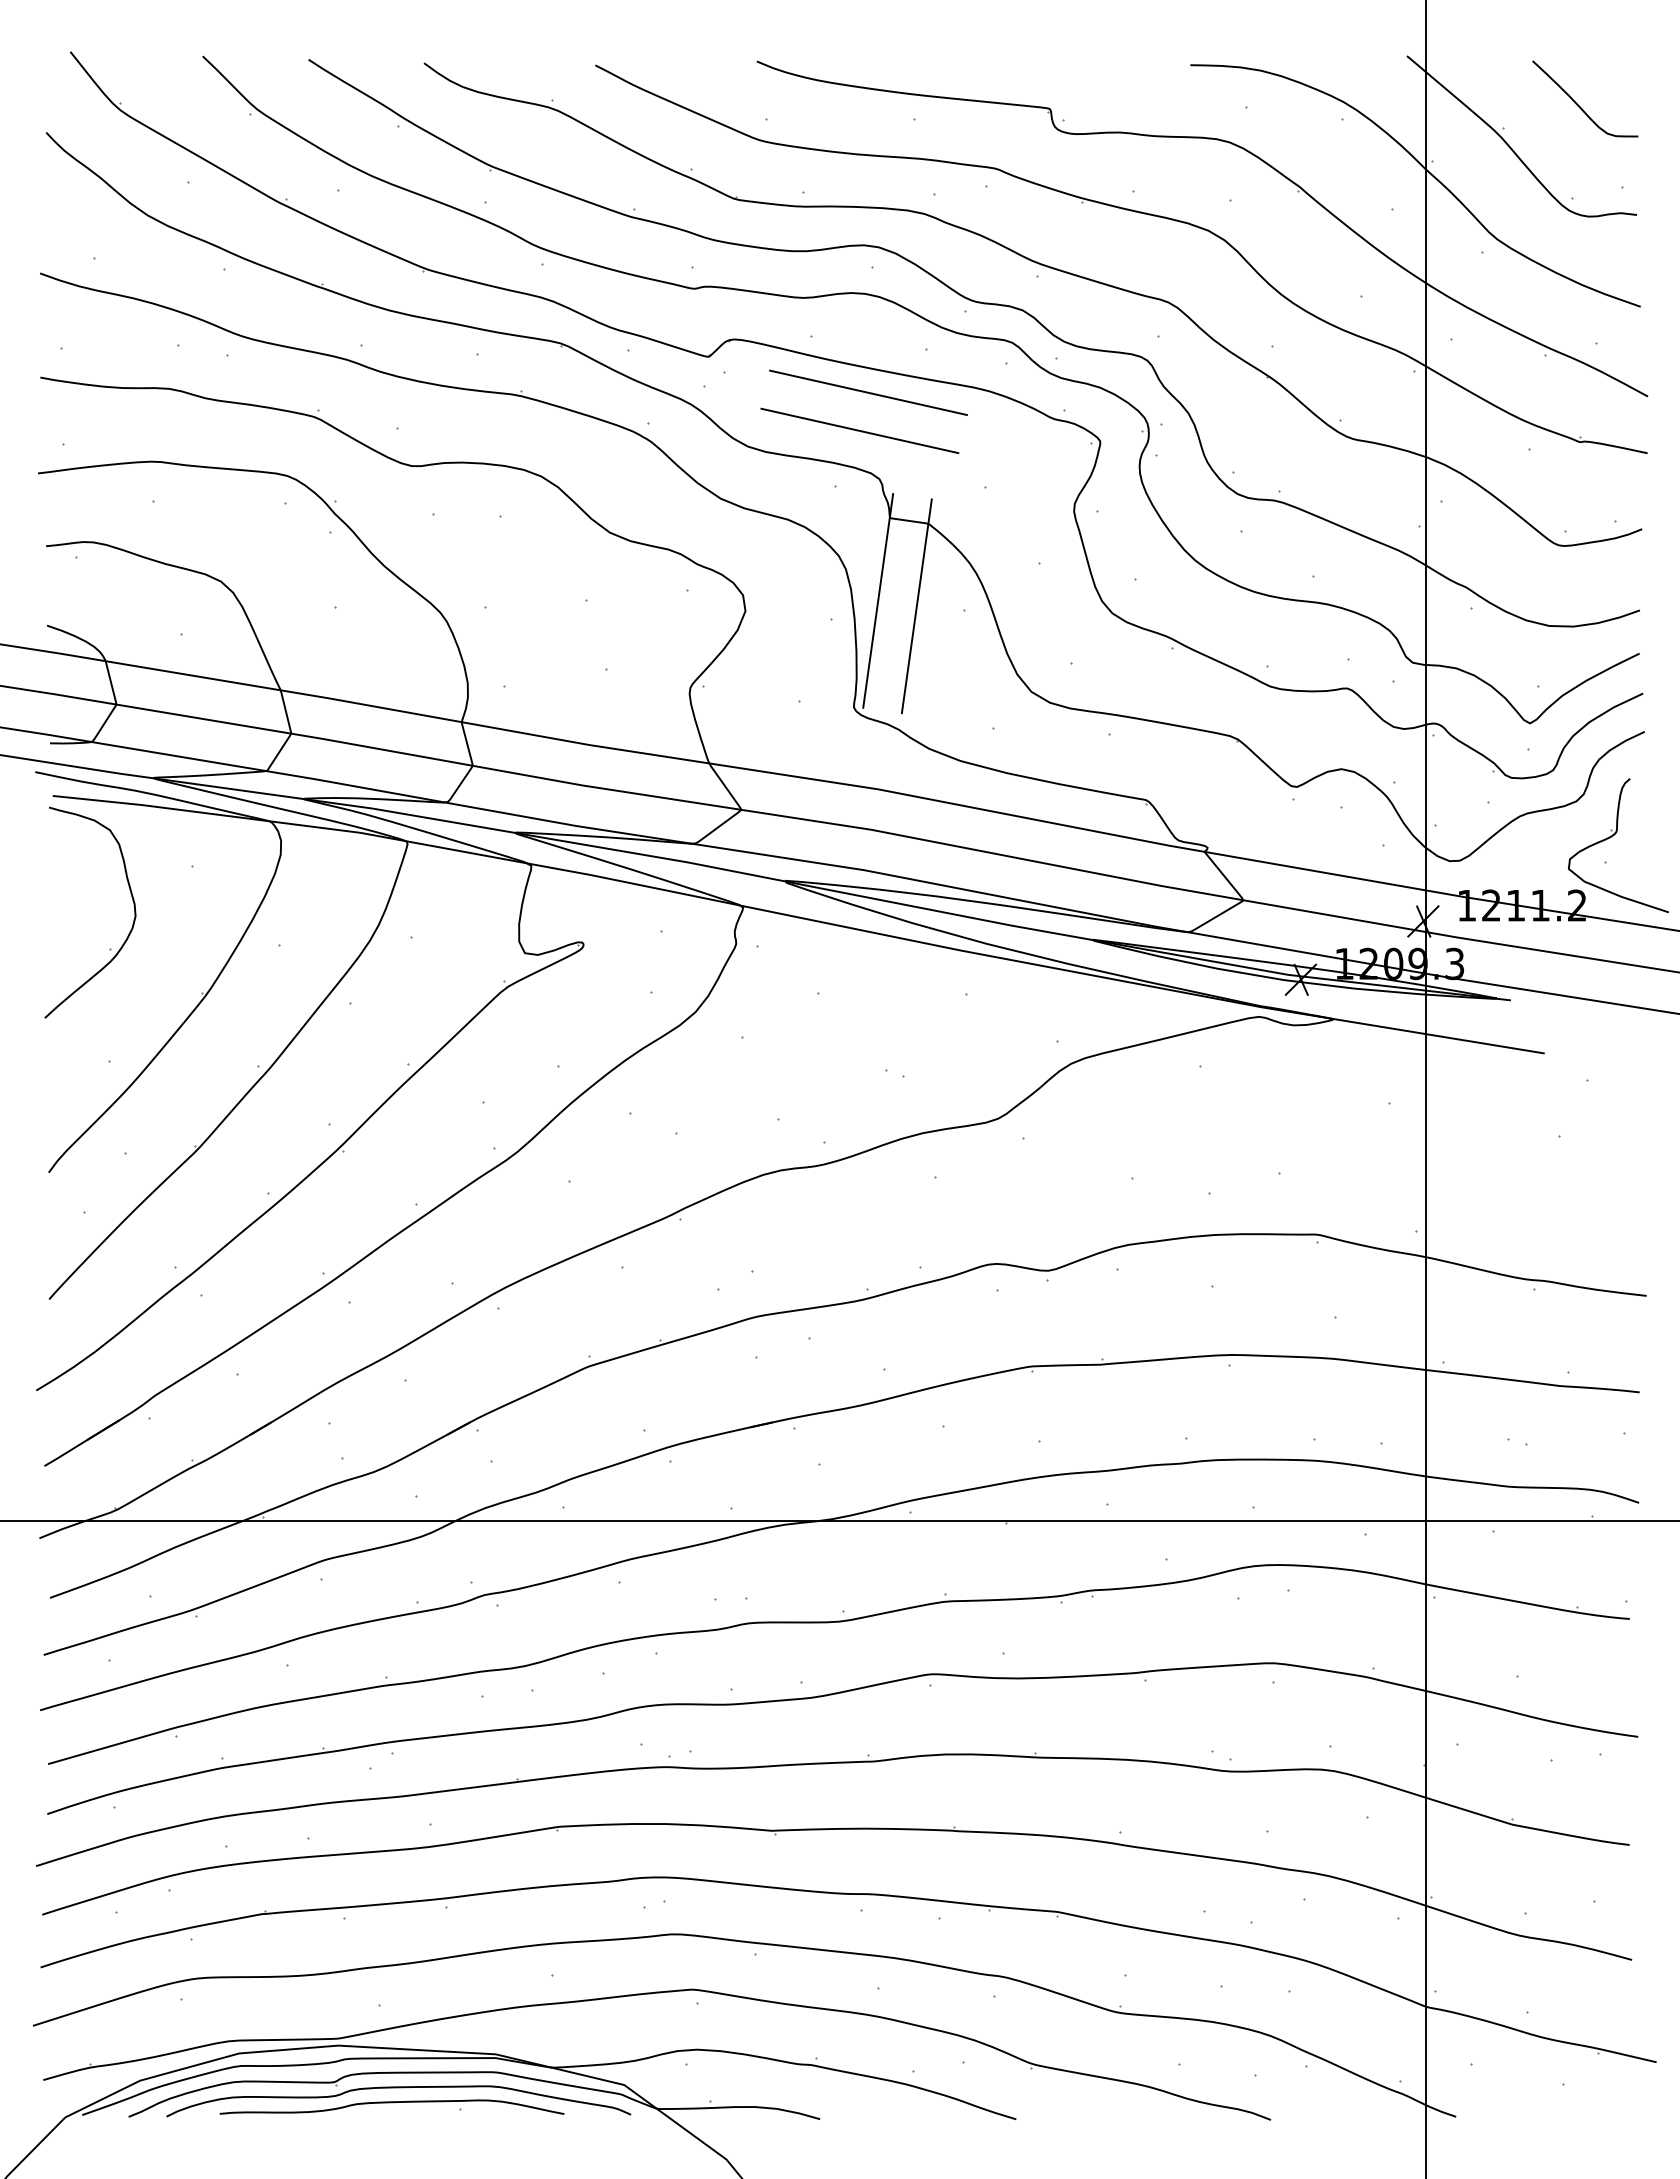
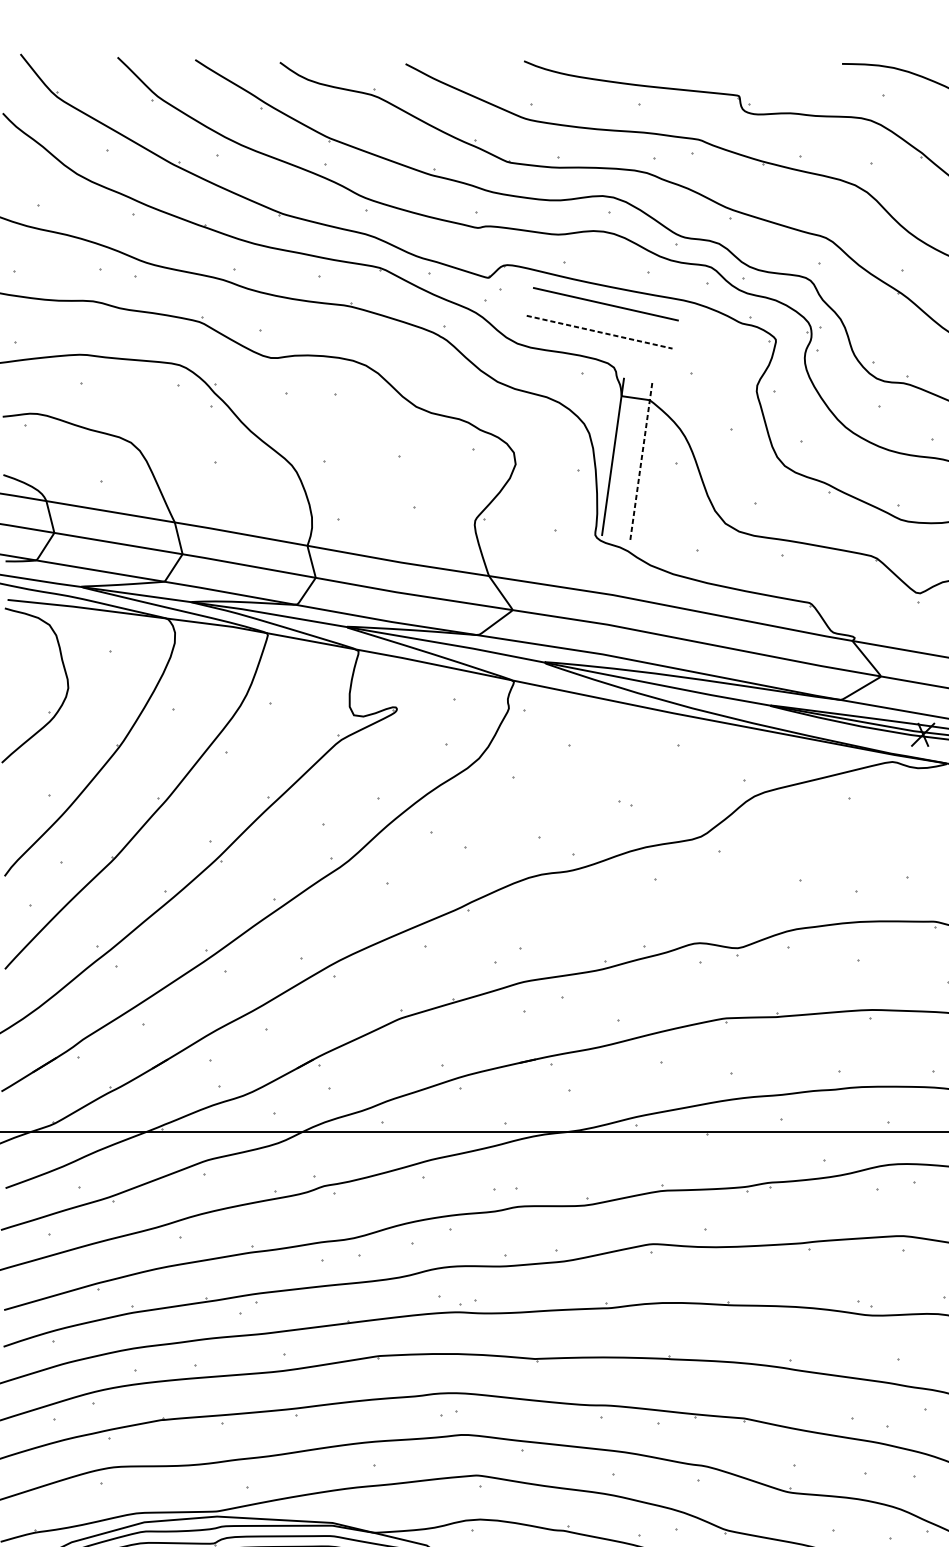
line: (859, 430) -> (599, 331), solid -> dashed
line: (916, 606) -> (641, 460), solid -> dashed

